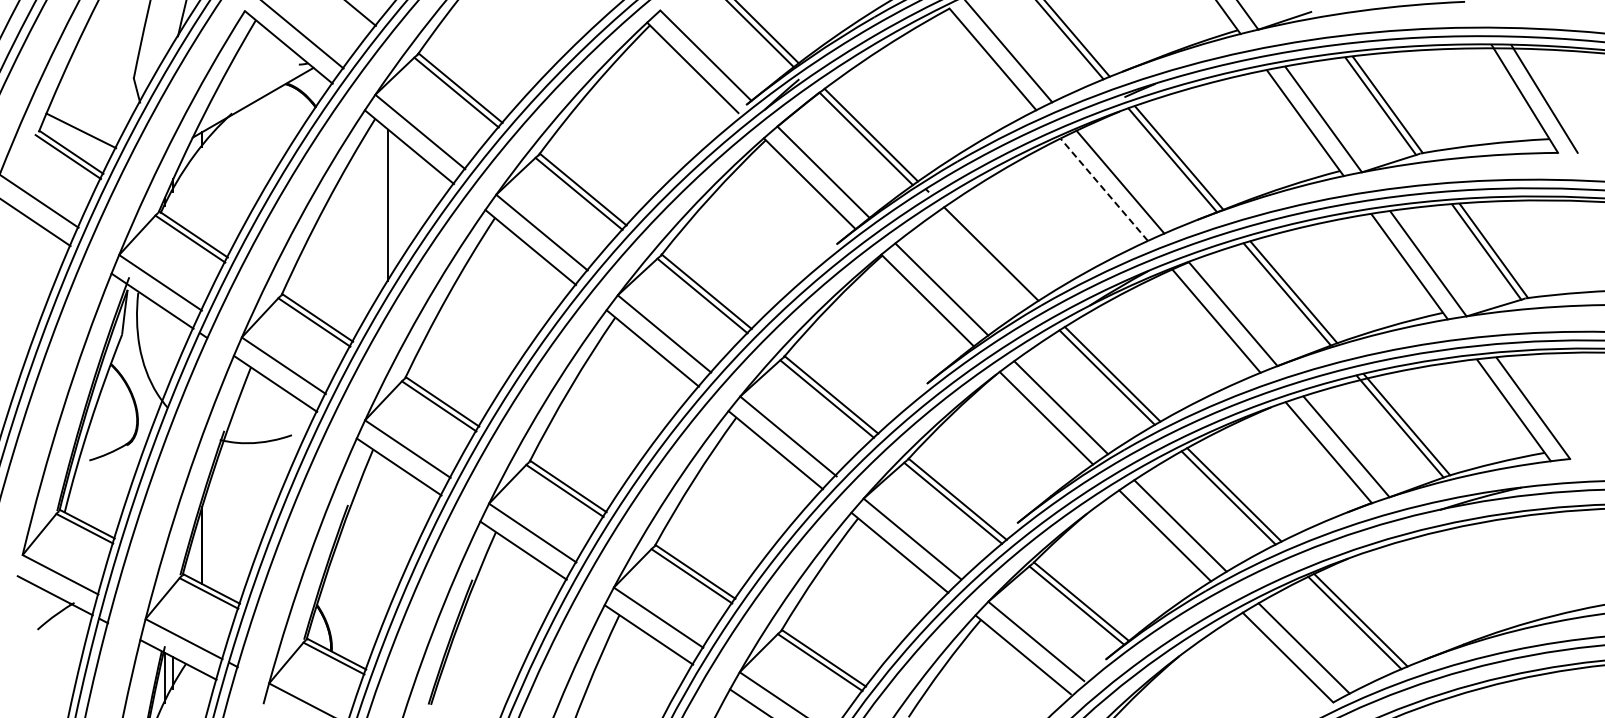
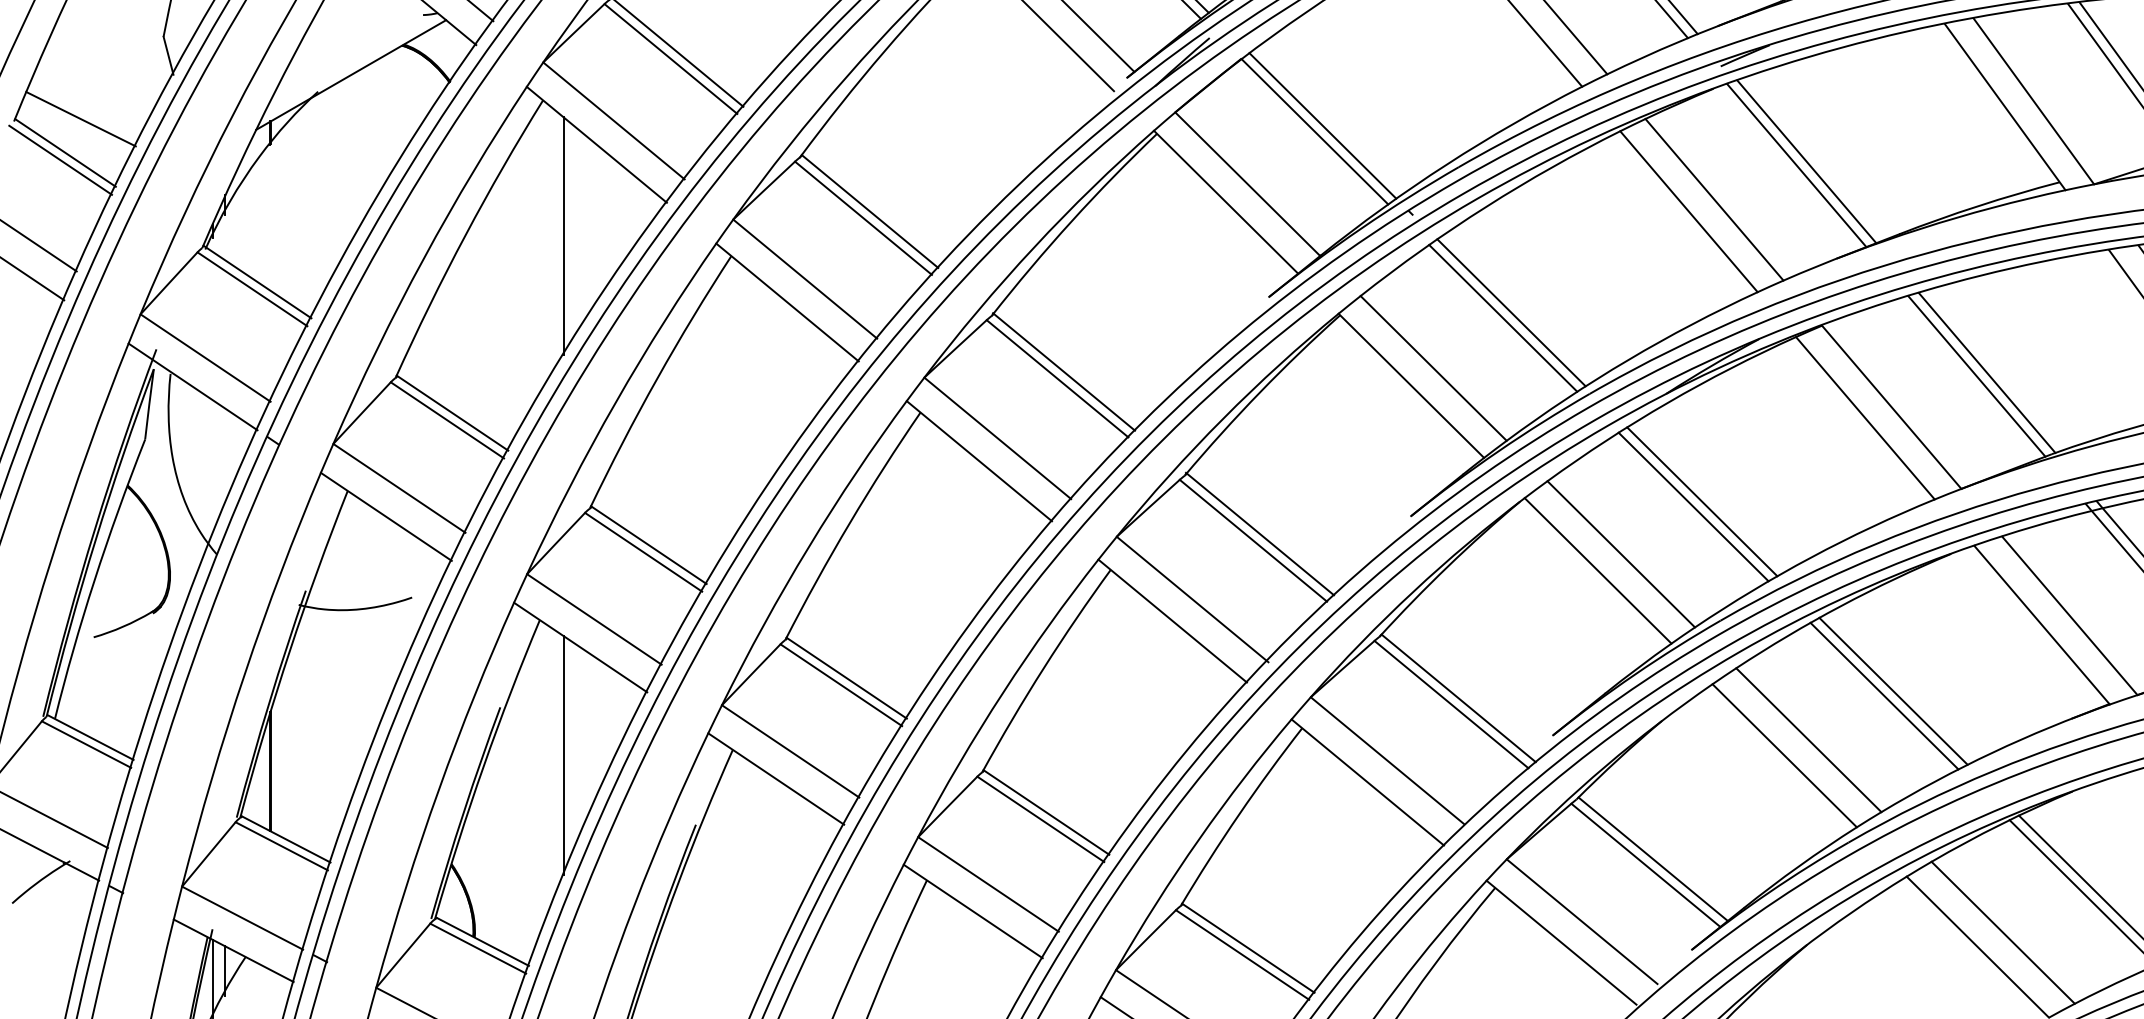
line: (1103, 189) -> (1687, 211), dashed -> solid
line: (985, 257) -> (1502, 318), added
line: (388, 535) -> (563, 755), added

